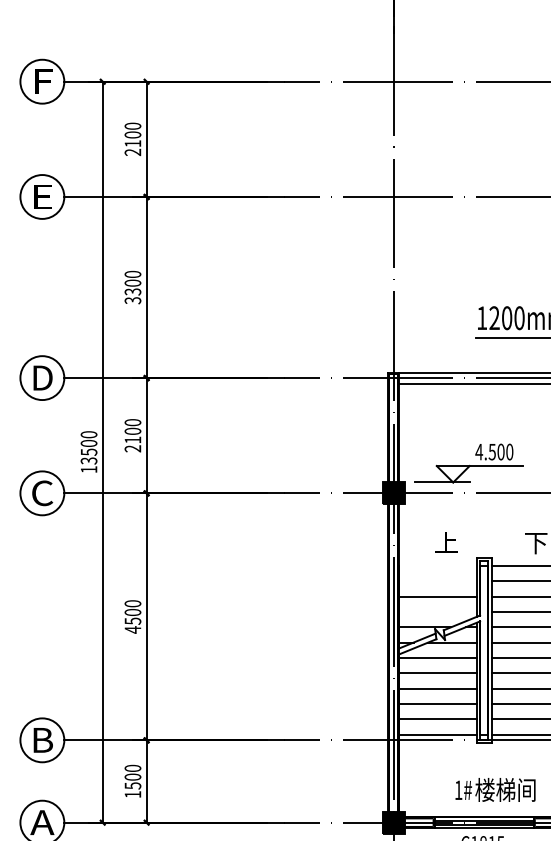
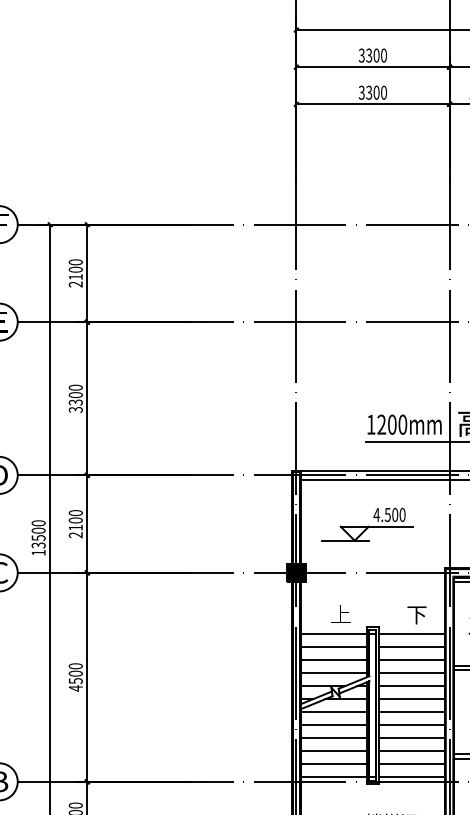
part: (468, 463) -> (367, 524), moved
line: (437, 566) -> (333, 634), added
line: (437, 581) -> (333, 647), added
line: (437, 612) -> (333, 673), added

